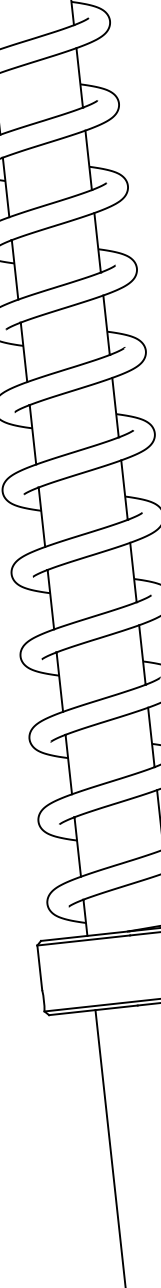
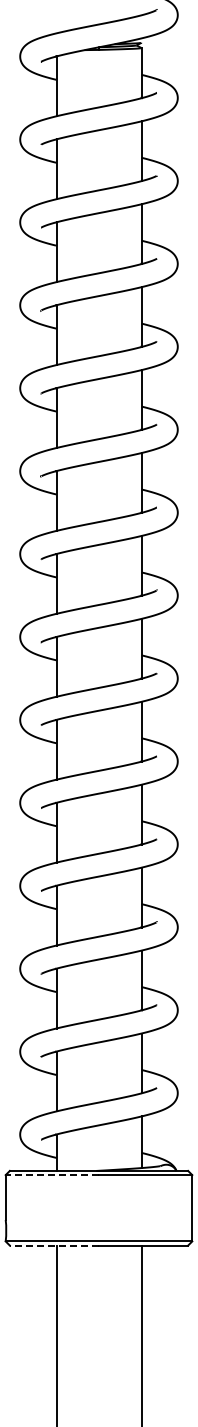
line: (83, 940) -> (52, 1175), solid -> dashed
line: (93, 1010) -> (54, 1245), solid -> dashed

